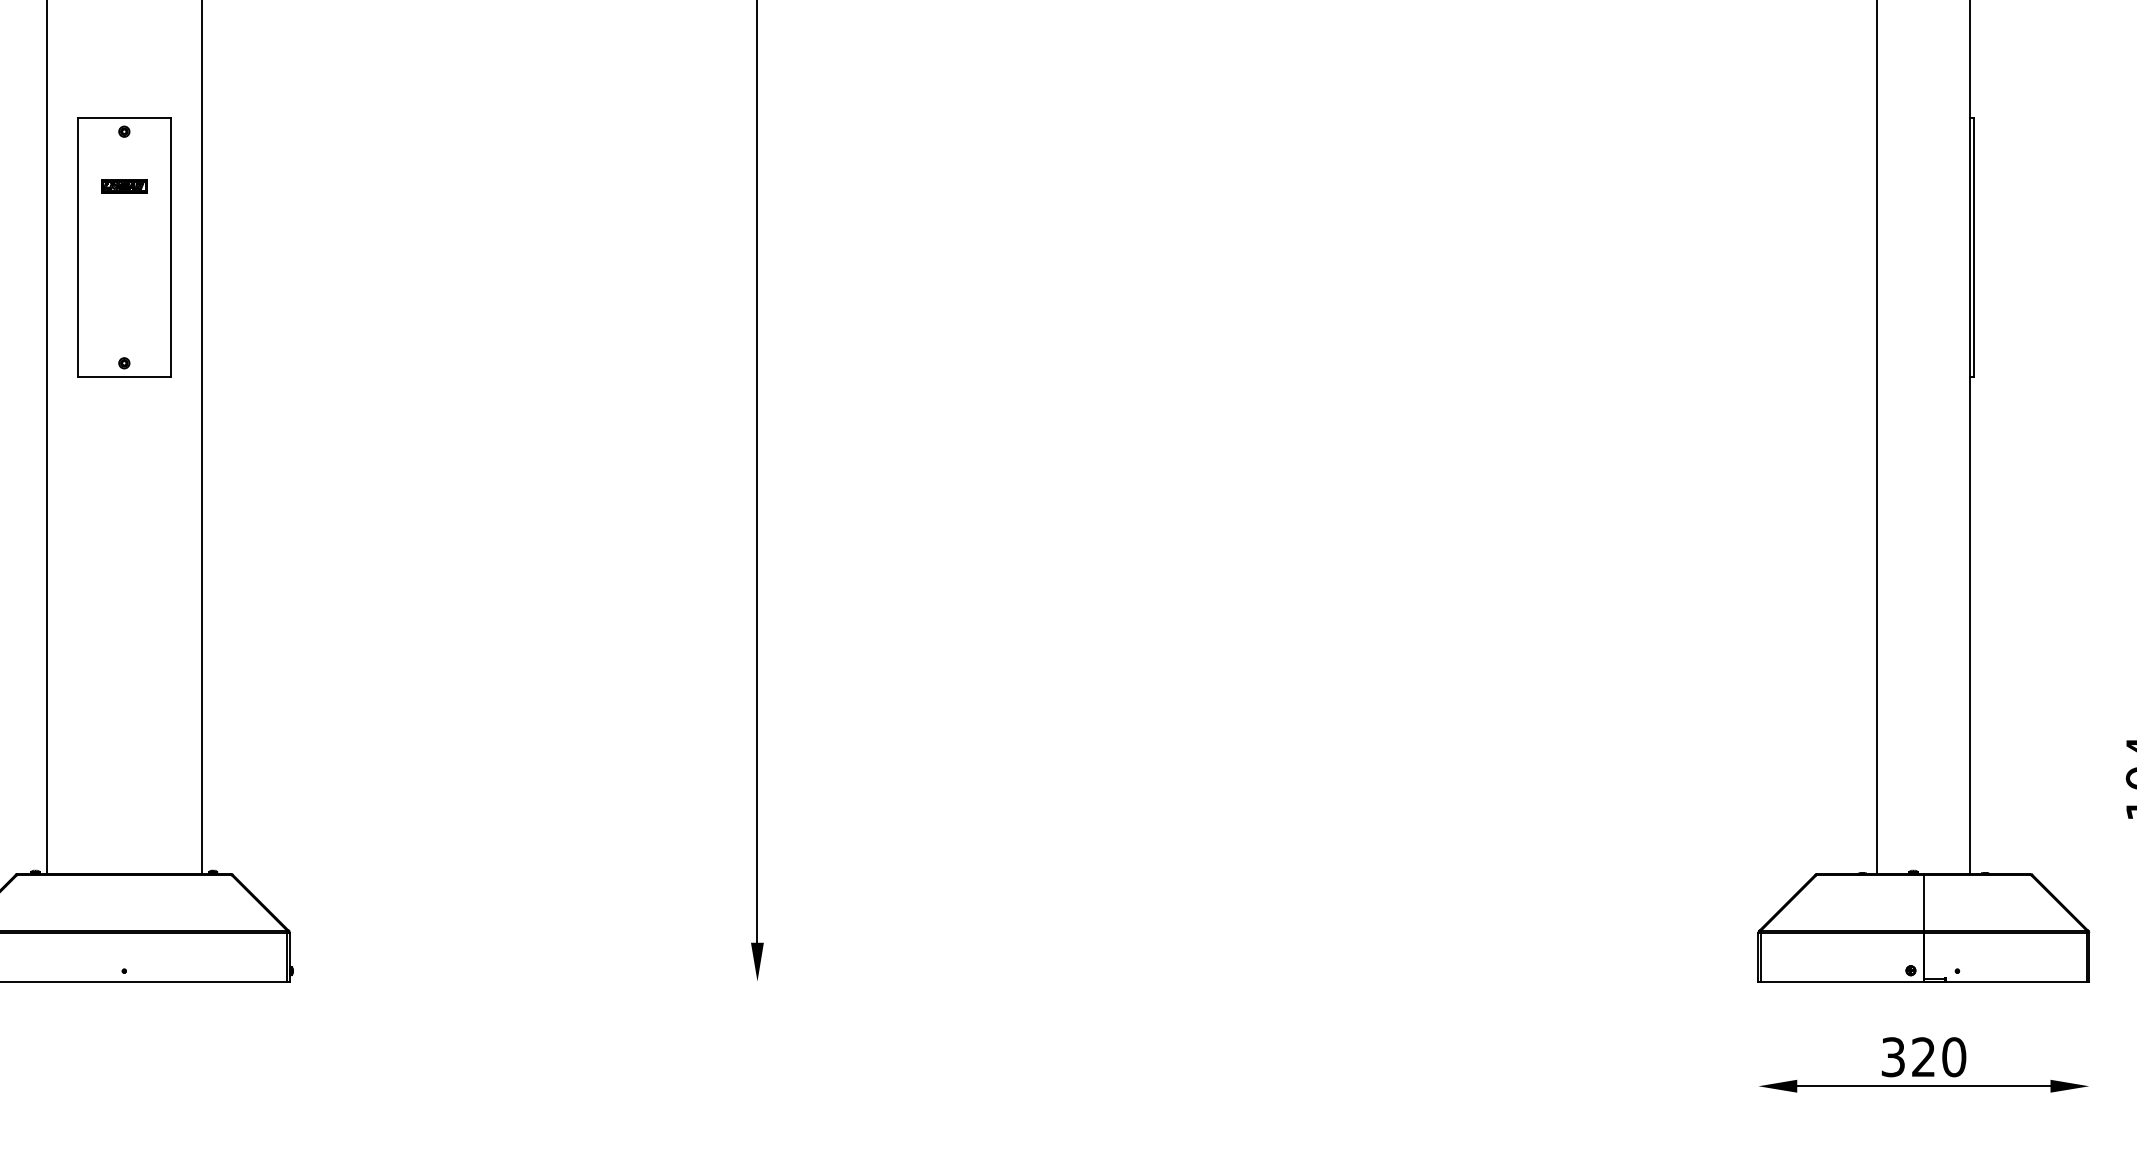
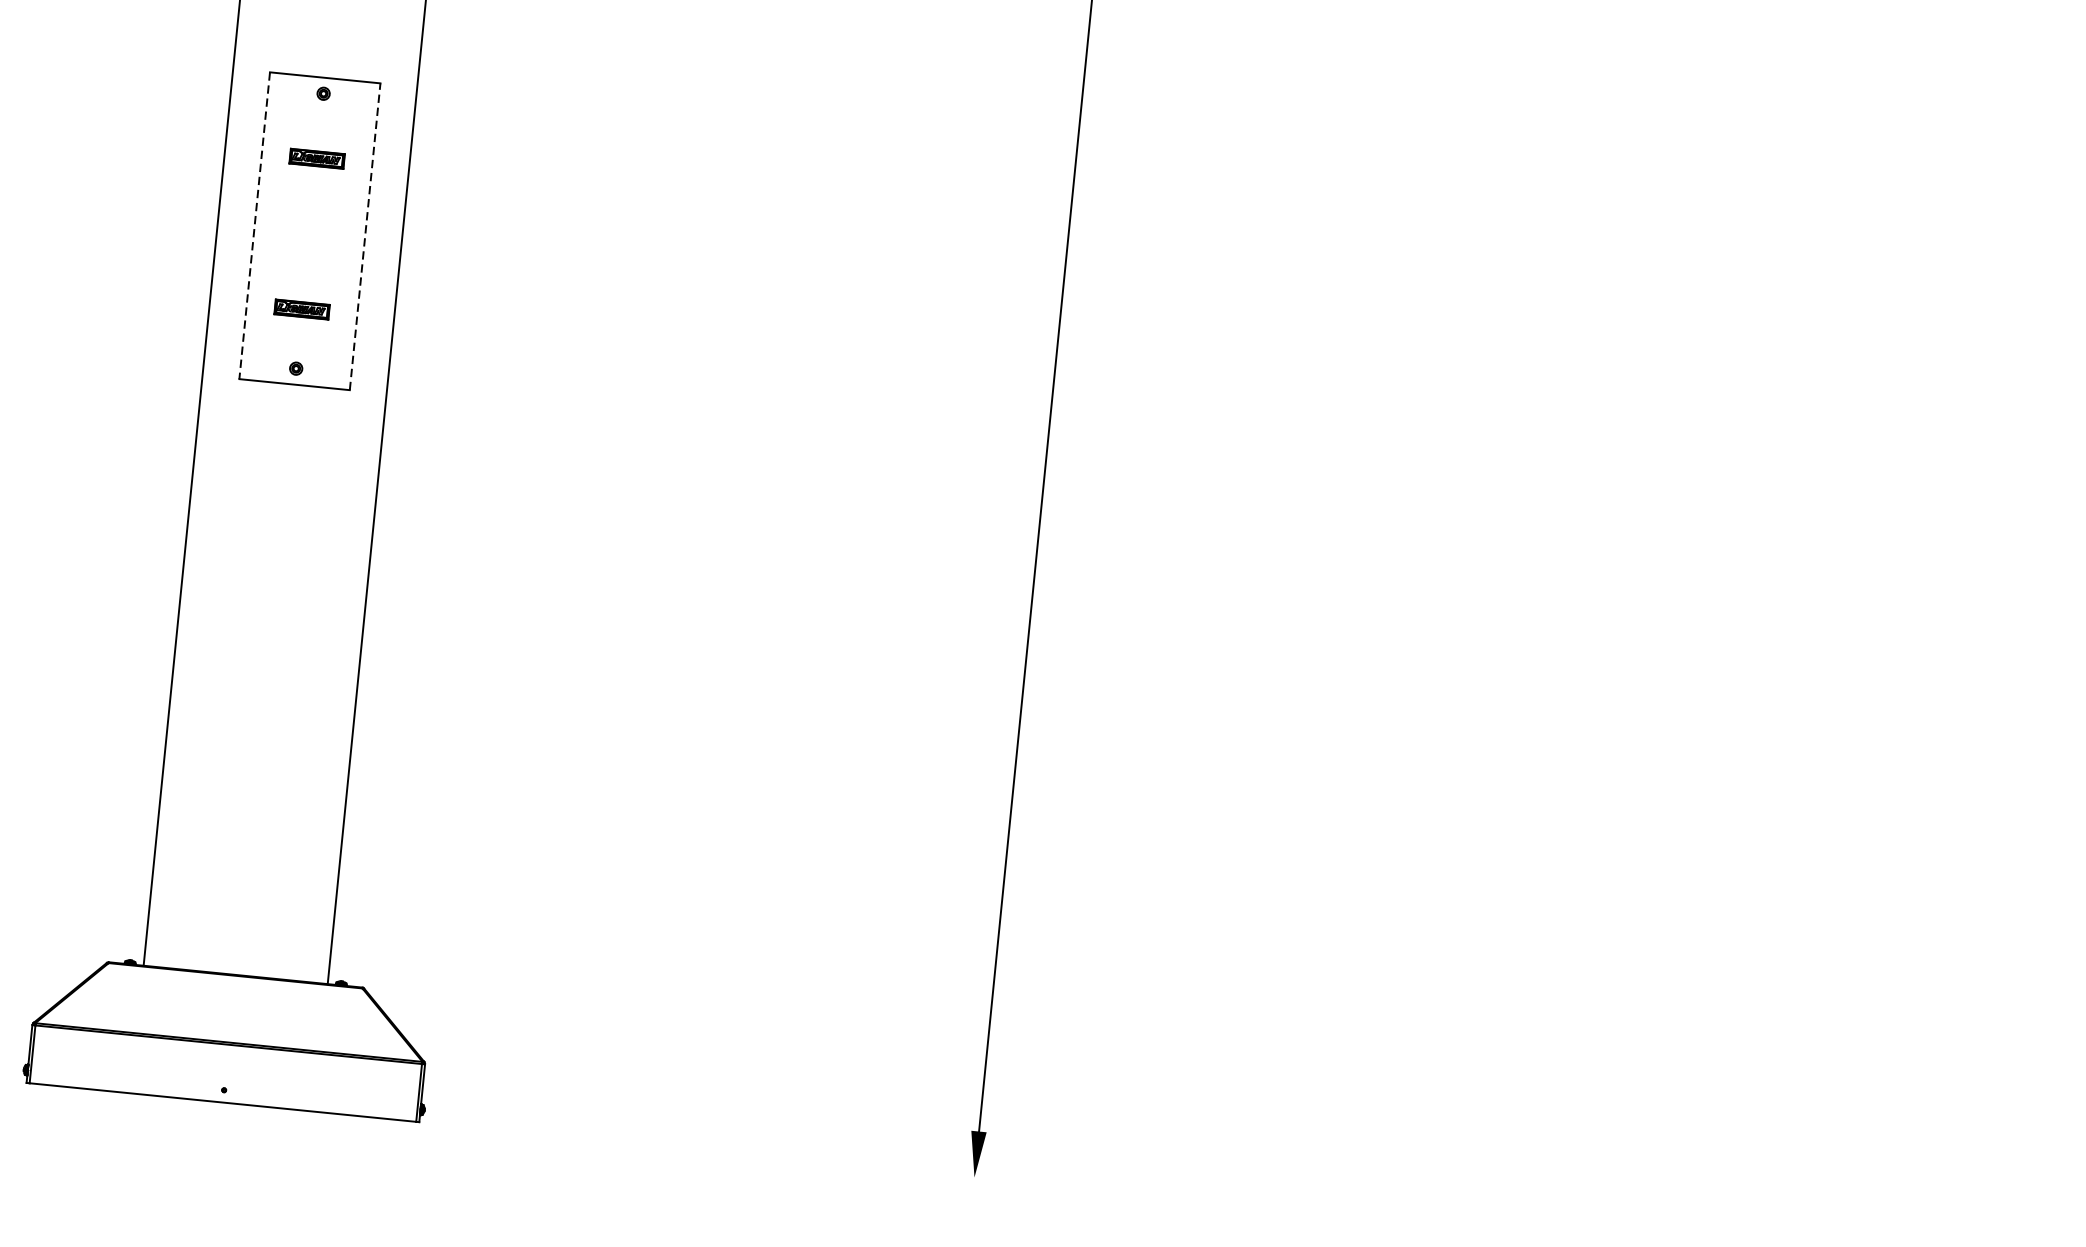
line: (170, 247) -> (364, 236), solid -> dashed
line: (77, 248) -> (254, 226), solid -> dashed
part: (124, 313) -> (302, 309), added

